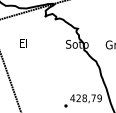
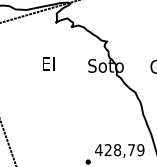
text: (23, 43) -> (48, 64), moved

